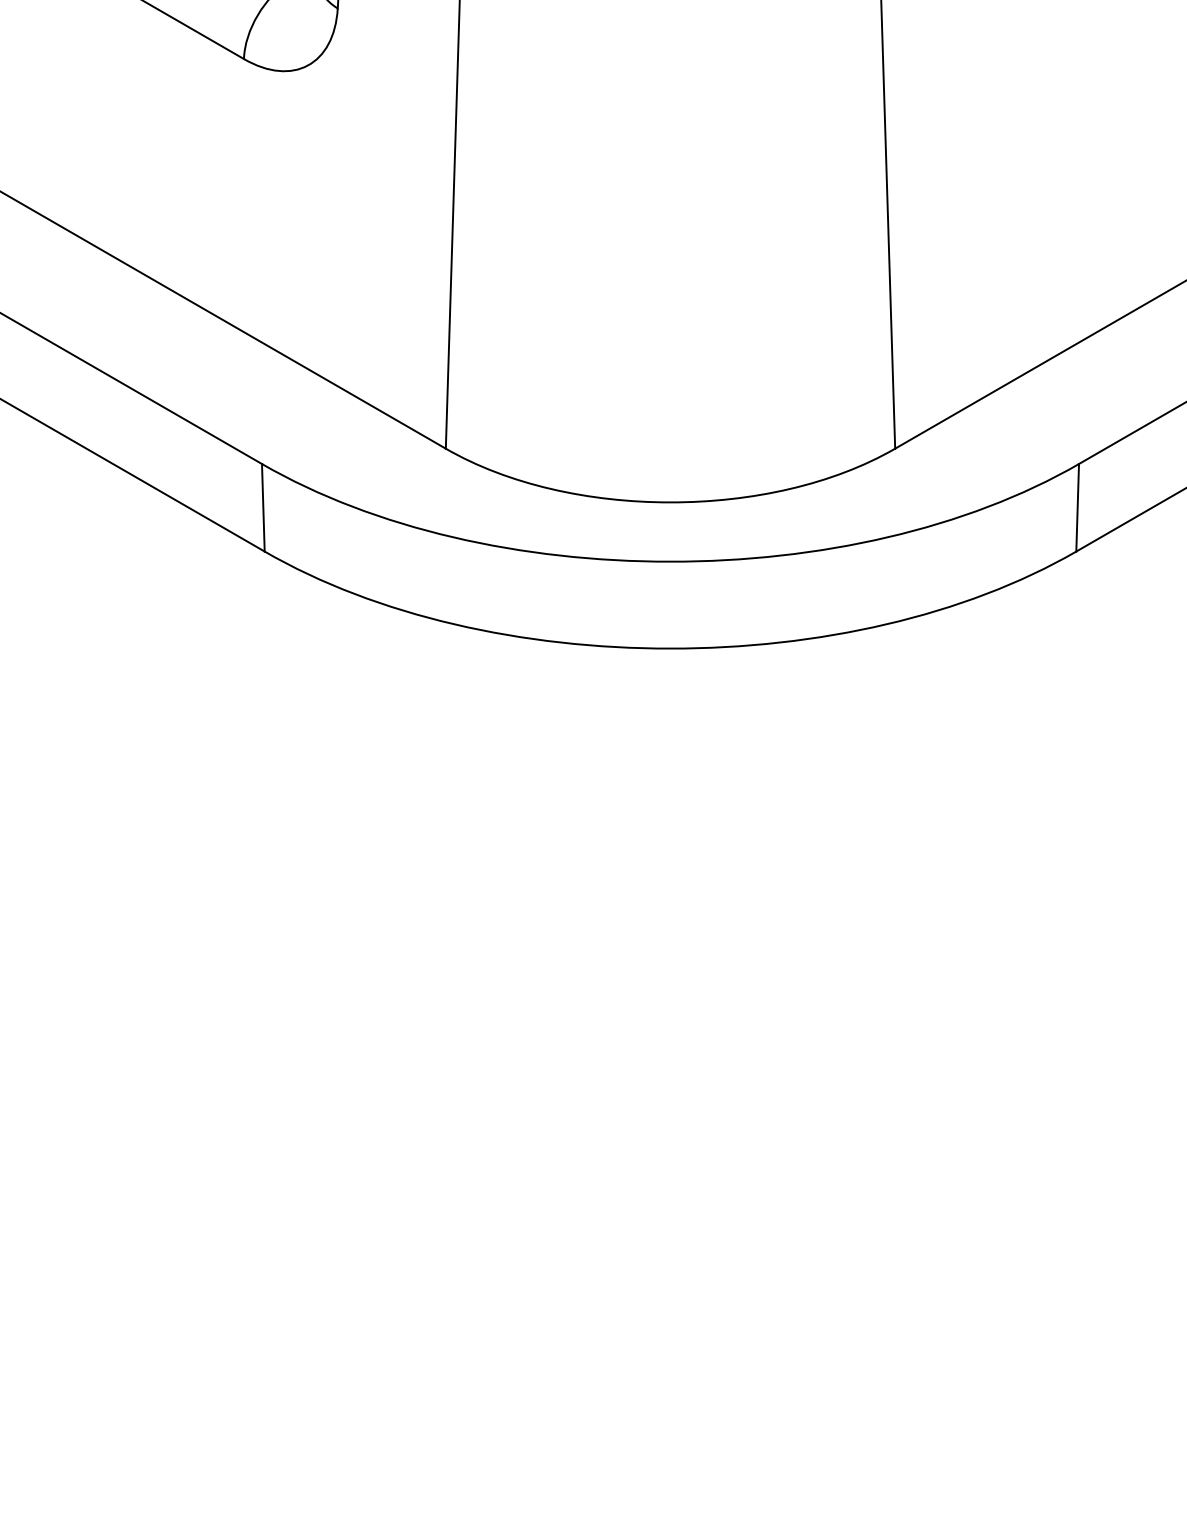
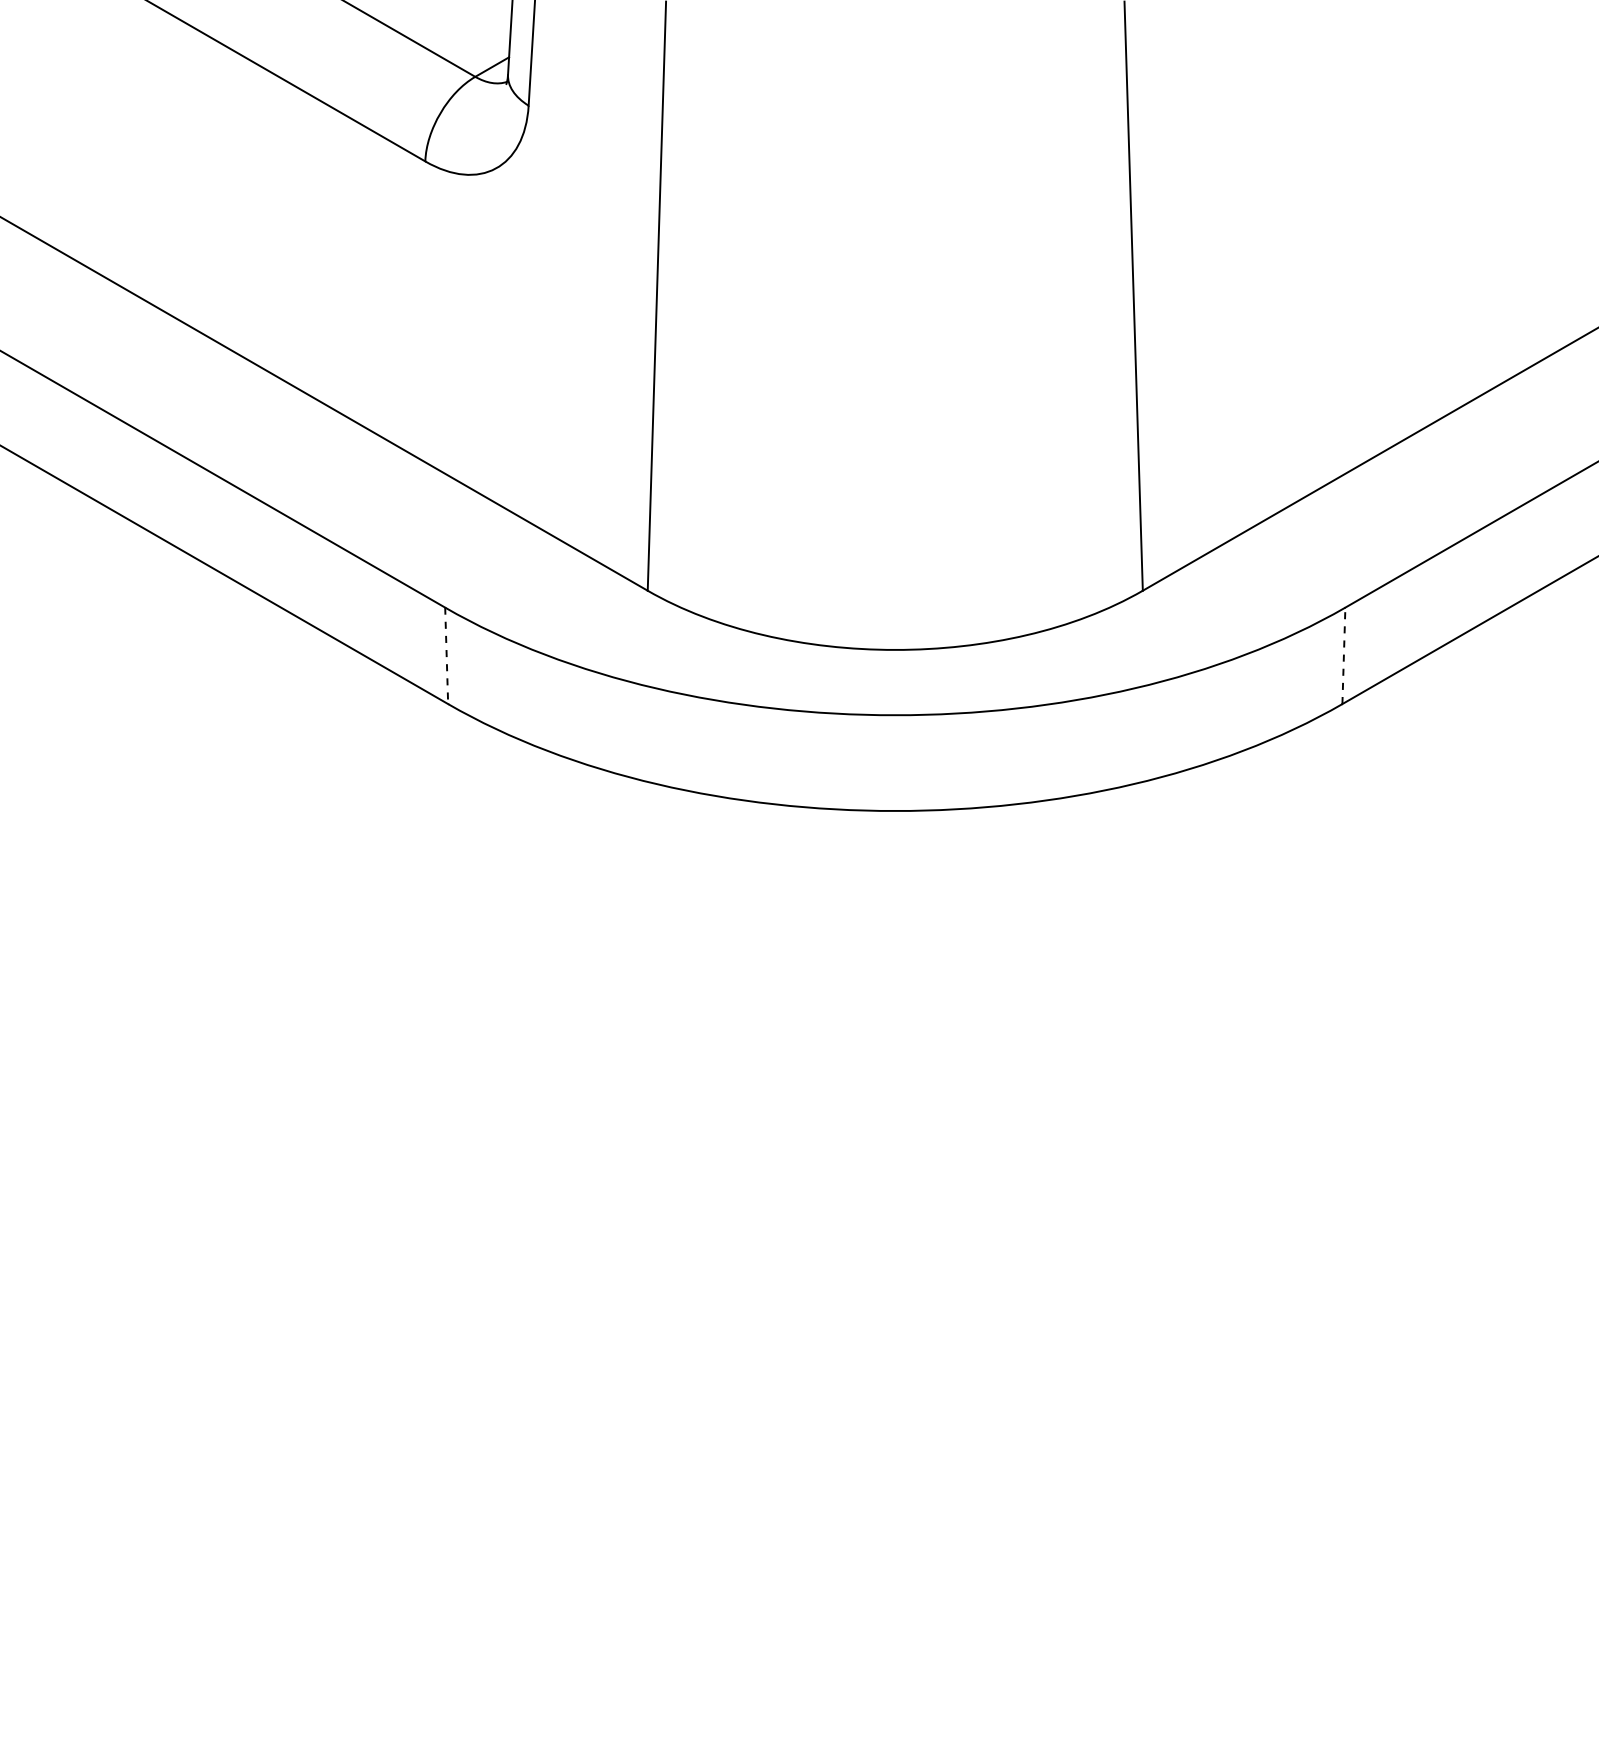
line: (1077, 507) -> (1343, 655), solid -> dashed
line: (263, 508) -> (446, 656), solid -> dashed

